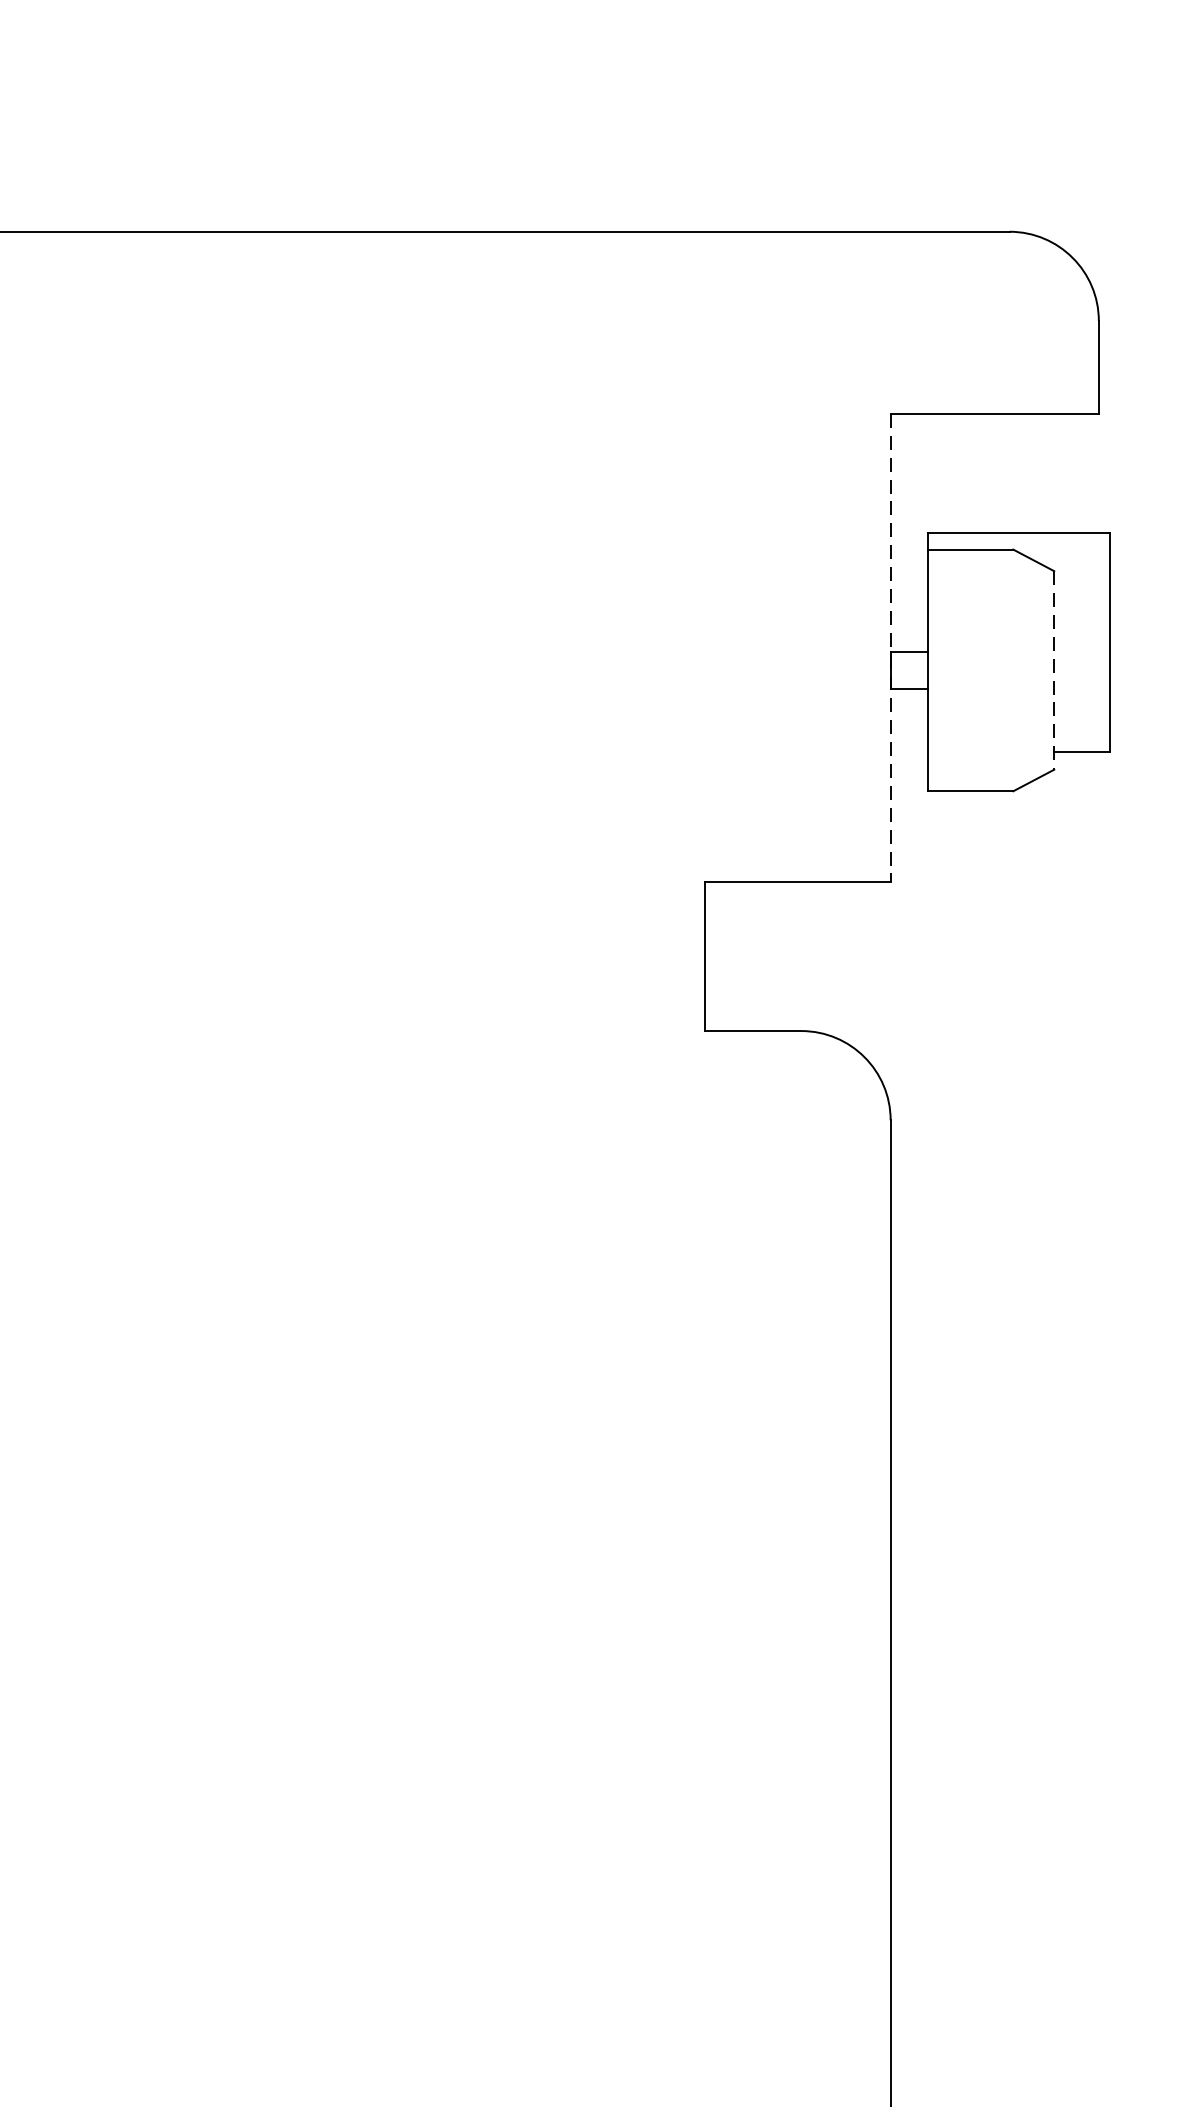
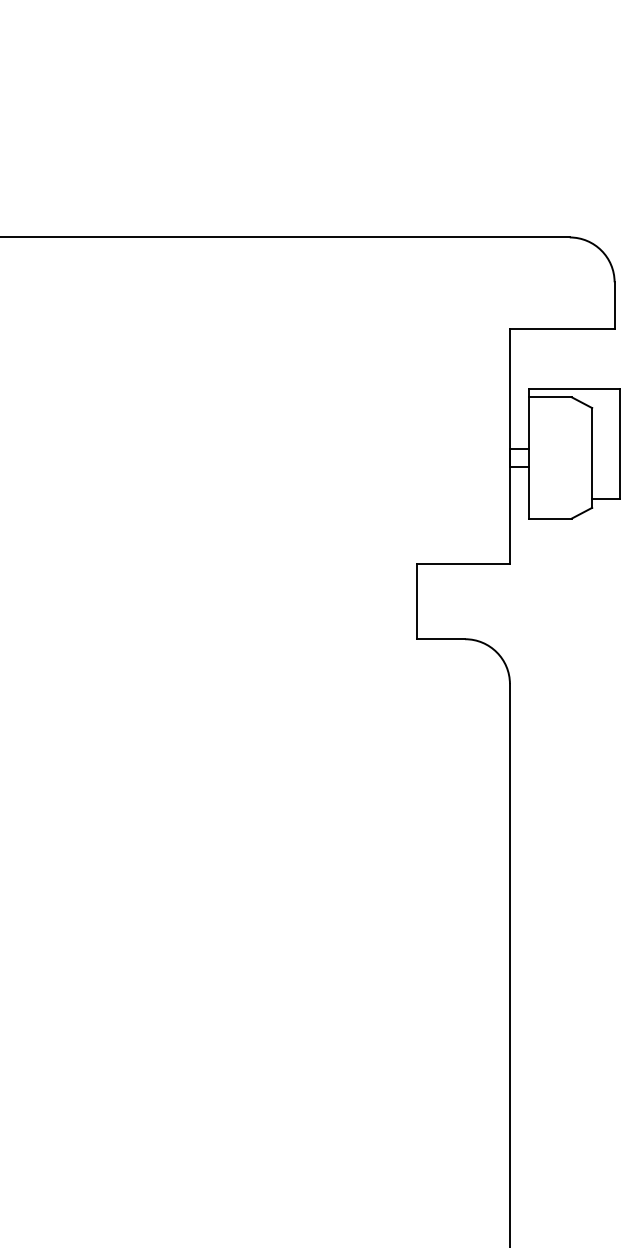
line: (889, 647) -> (509, 446), dashed -> solid
line: (1054, 669) -> (592, 457), dashed -> solid

